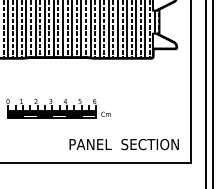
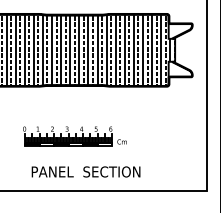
text: (123, 144) -> (85, 171), moved

